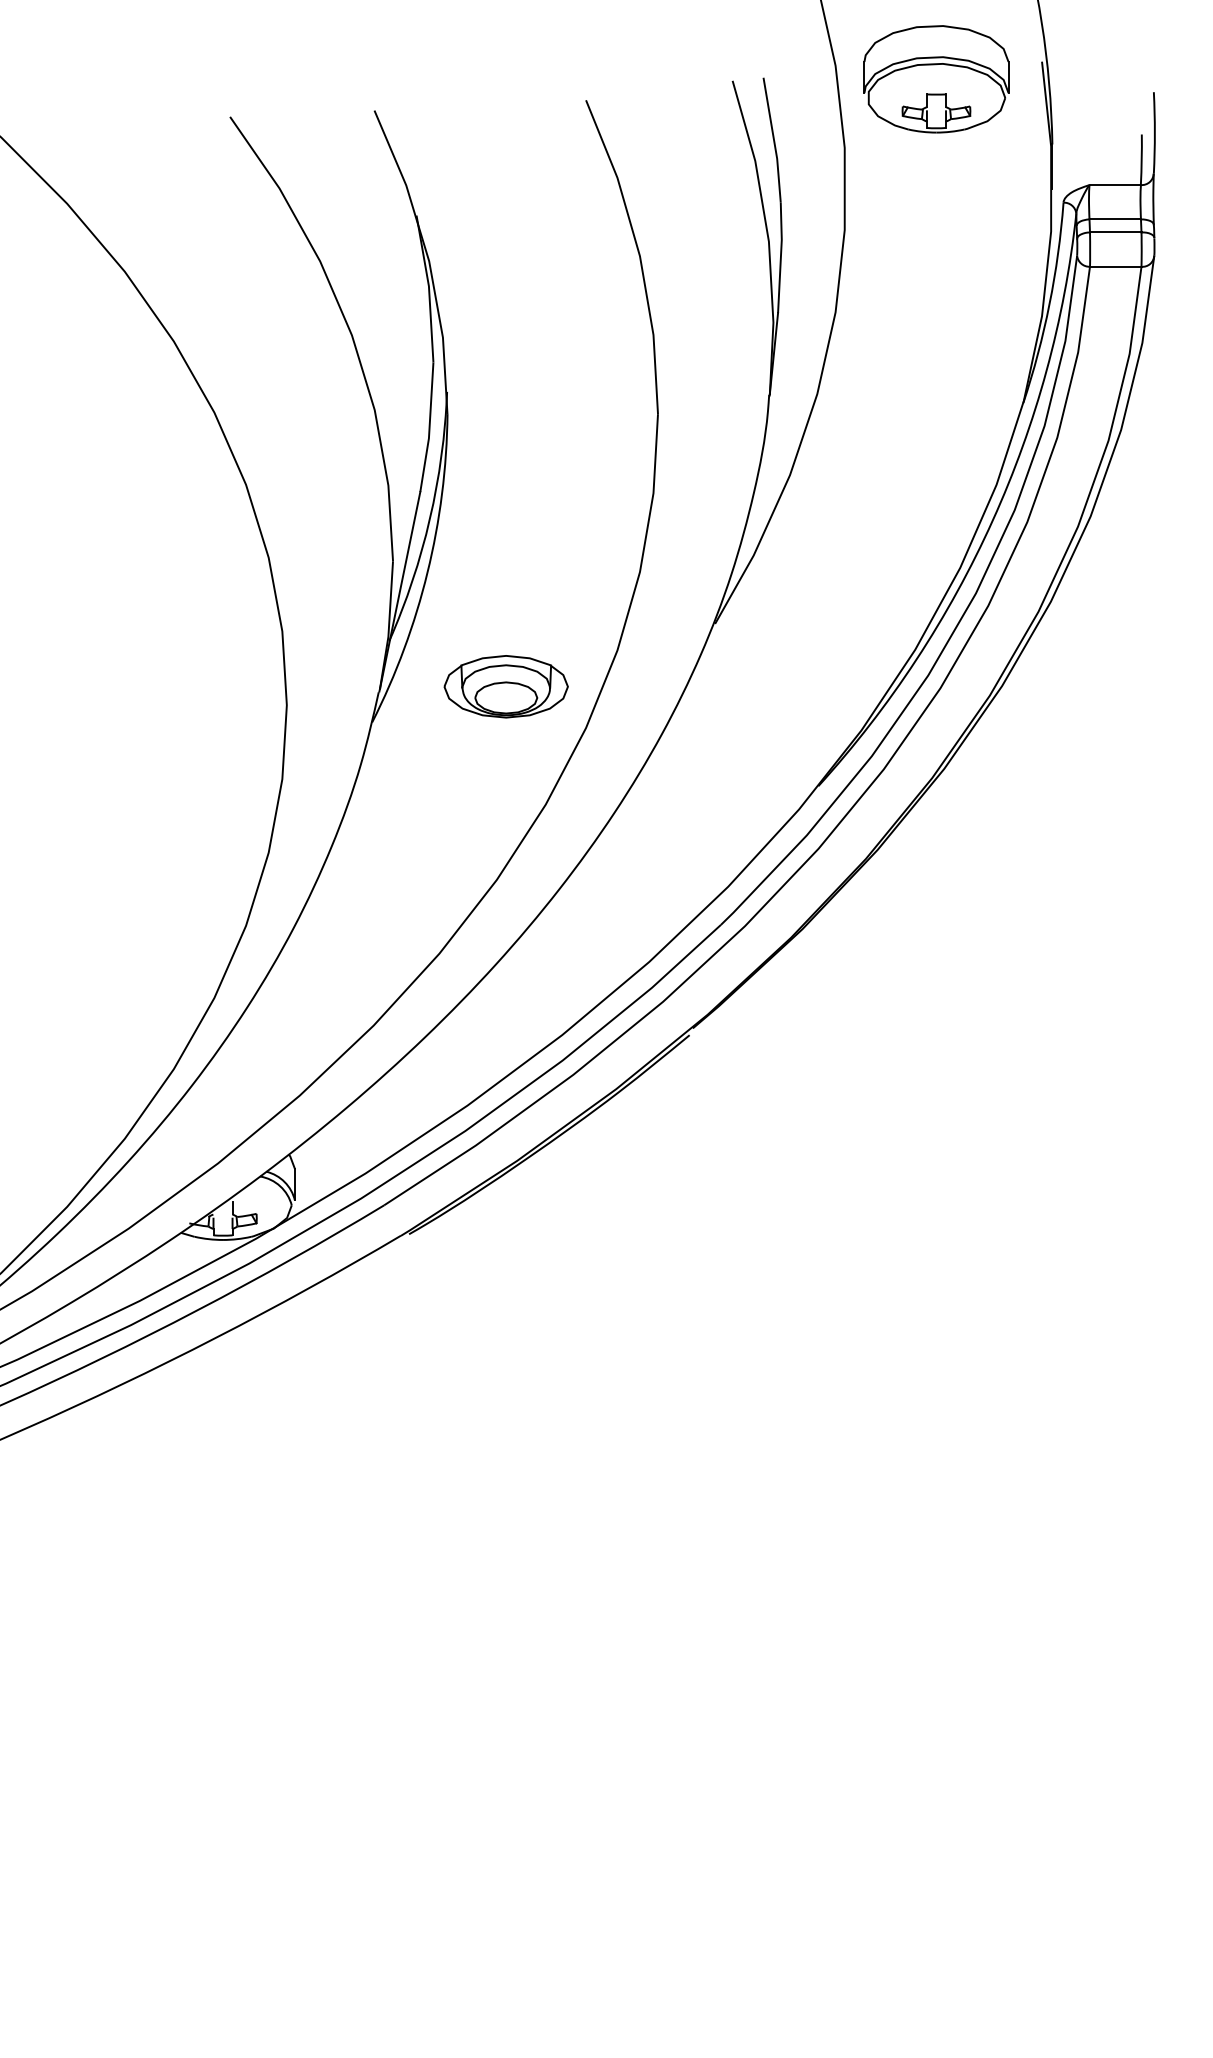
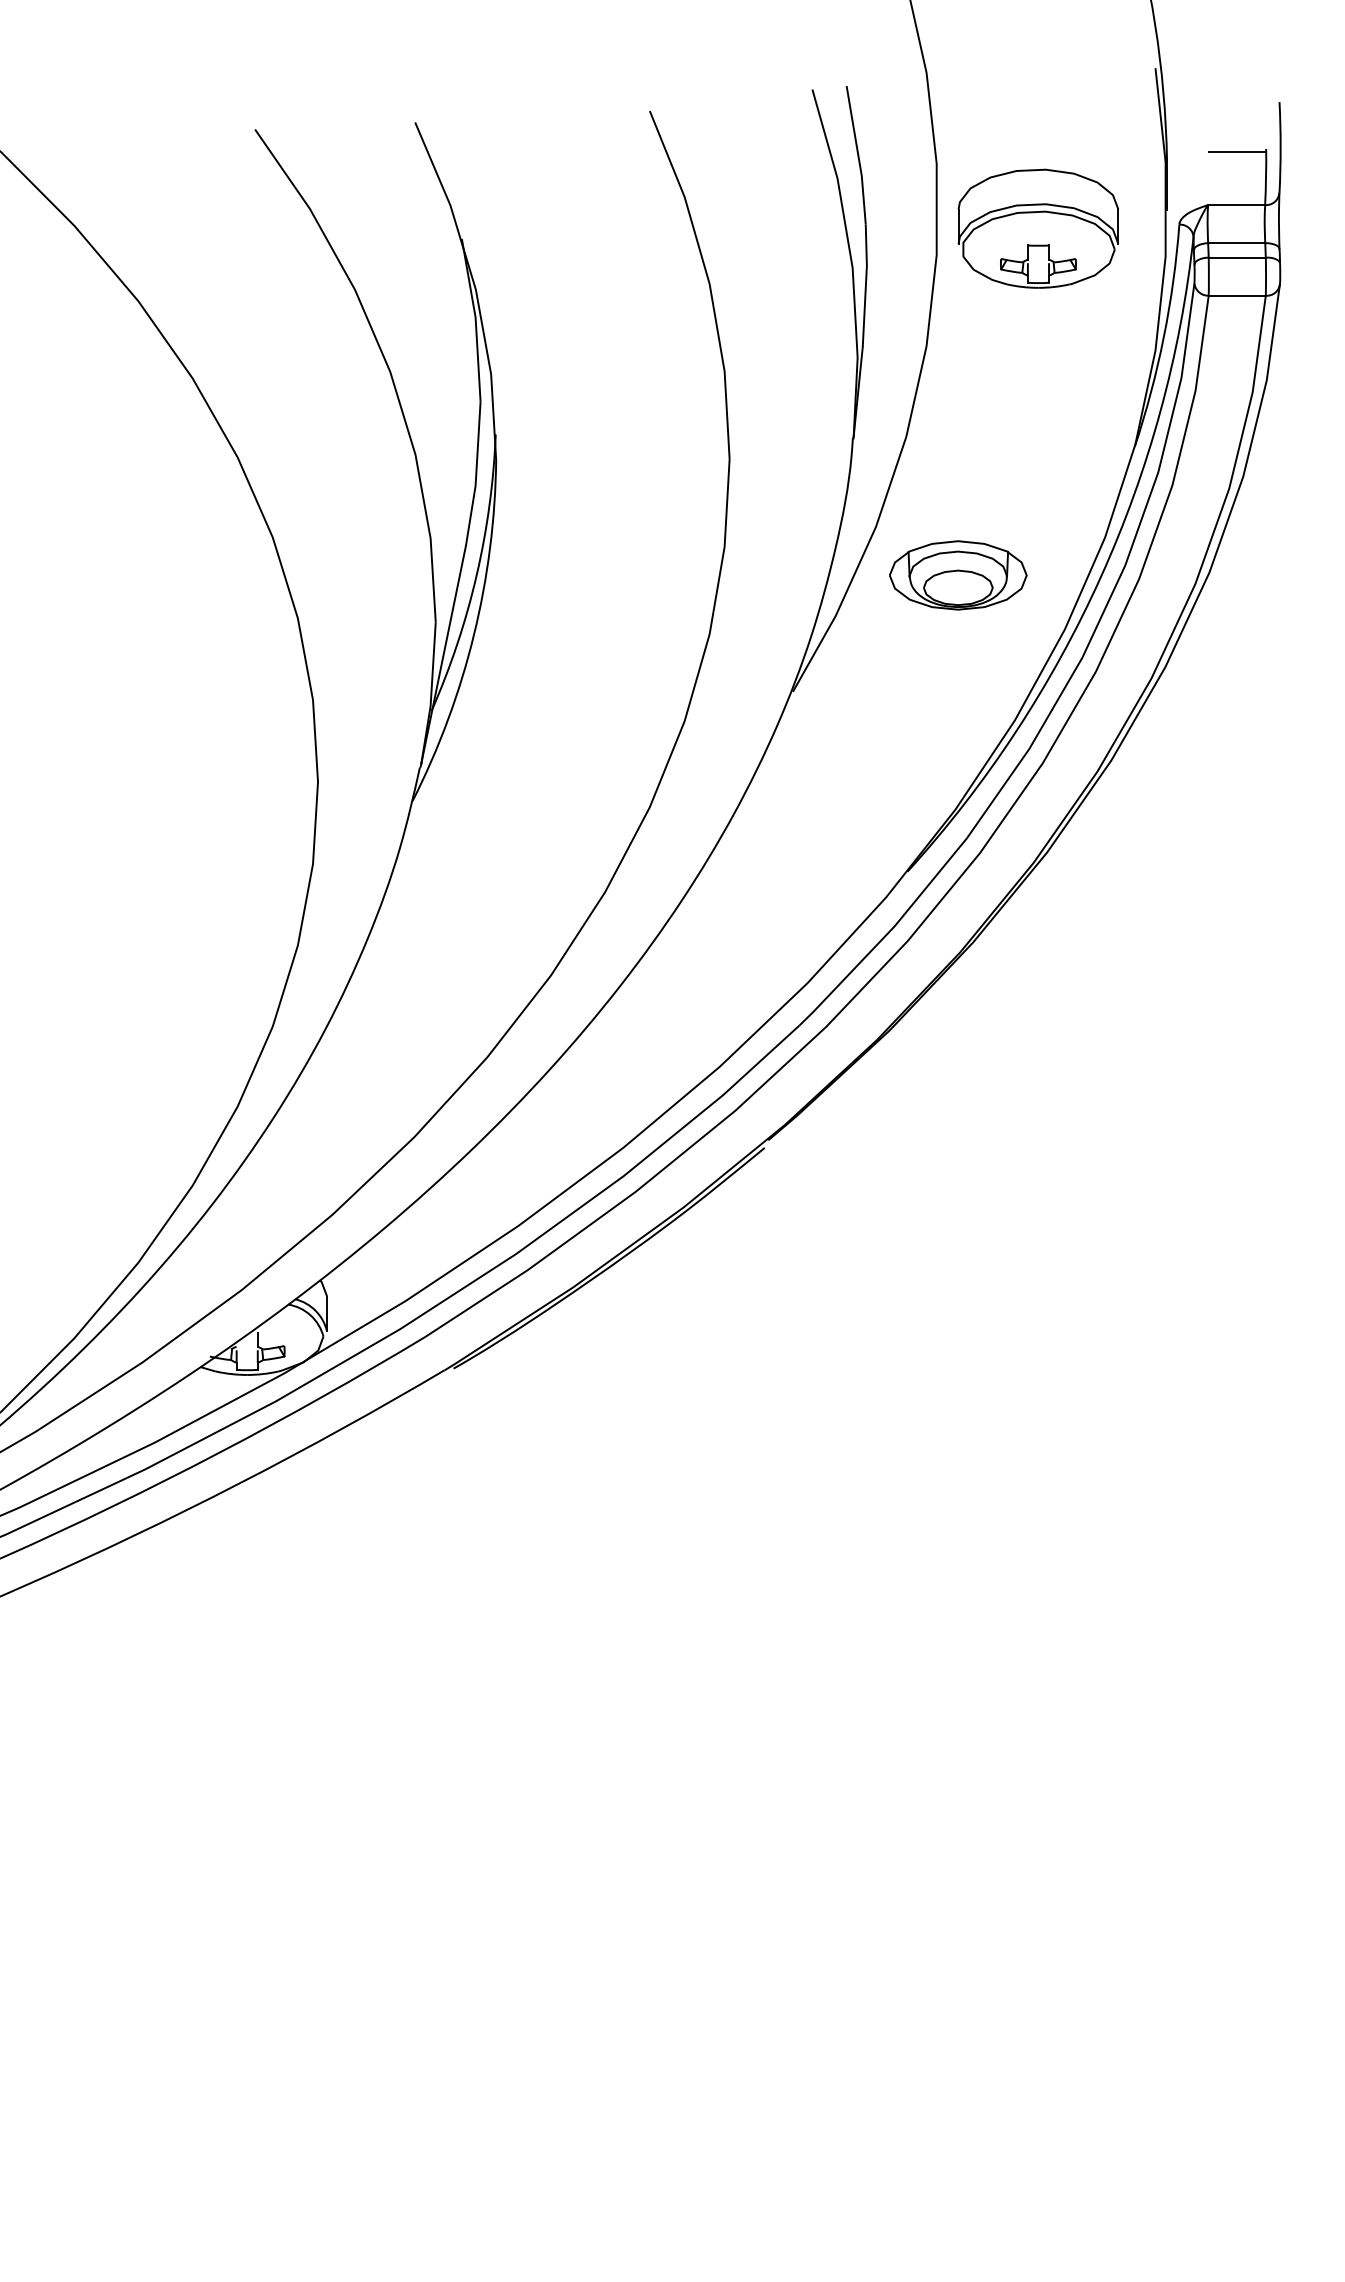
part: (936, 79) -> (1038, 228), moved
line: (1115, 136) -> (1236, 151), added
part: (506, 686) -> (958, 575), moved

